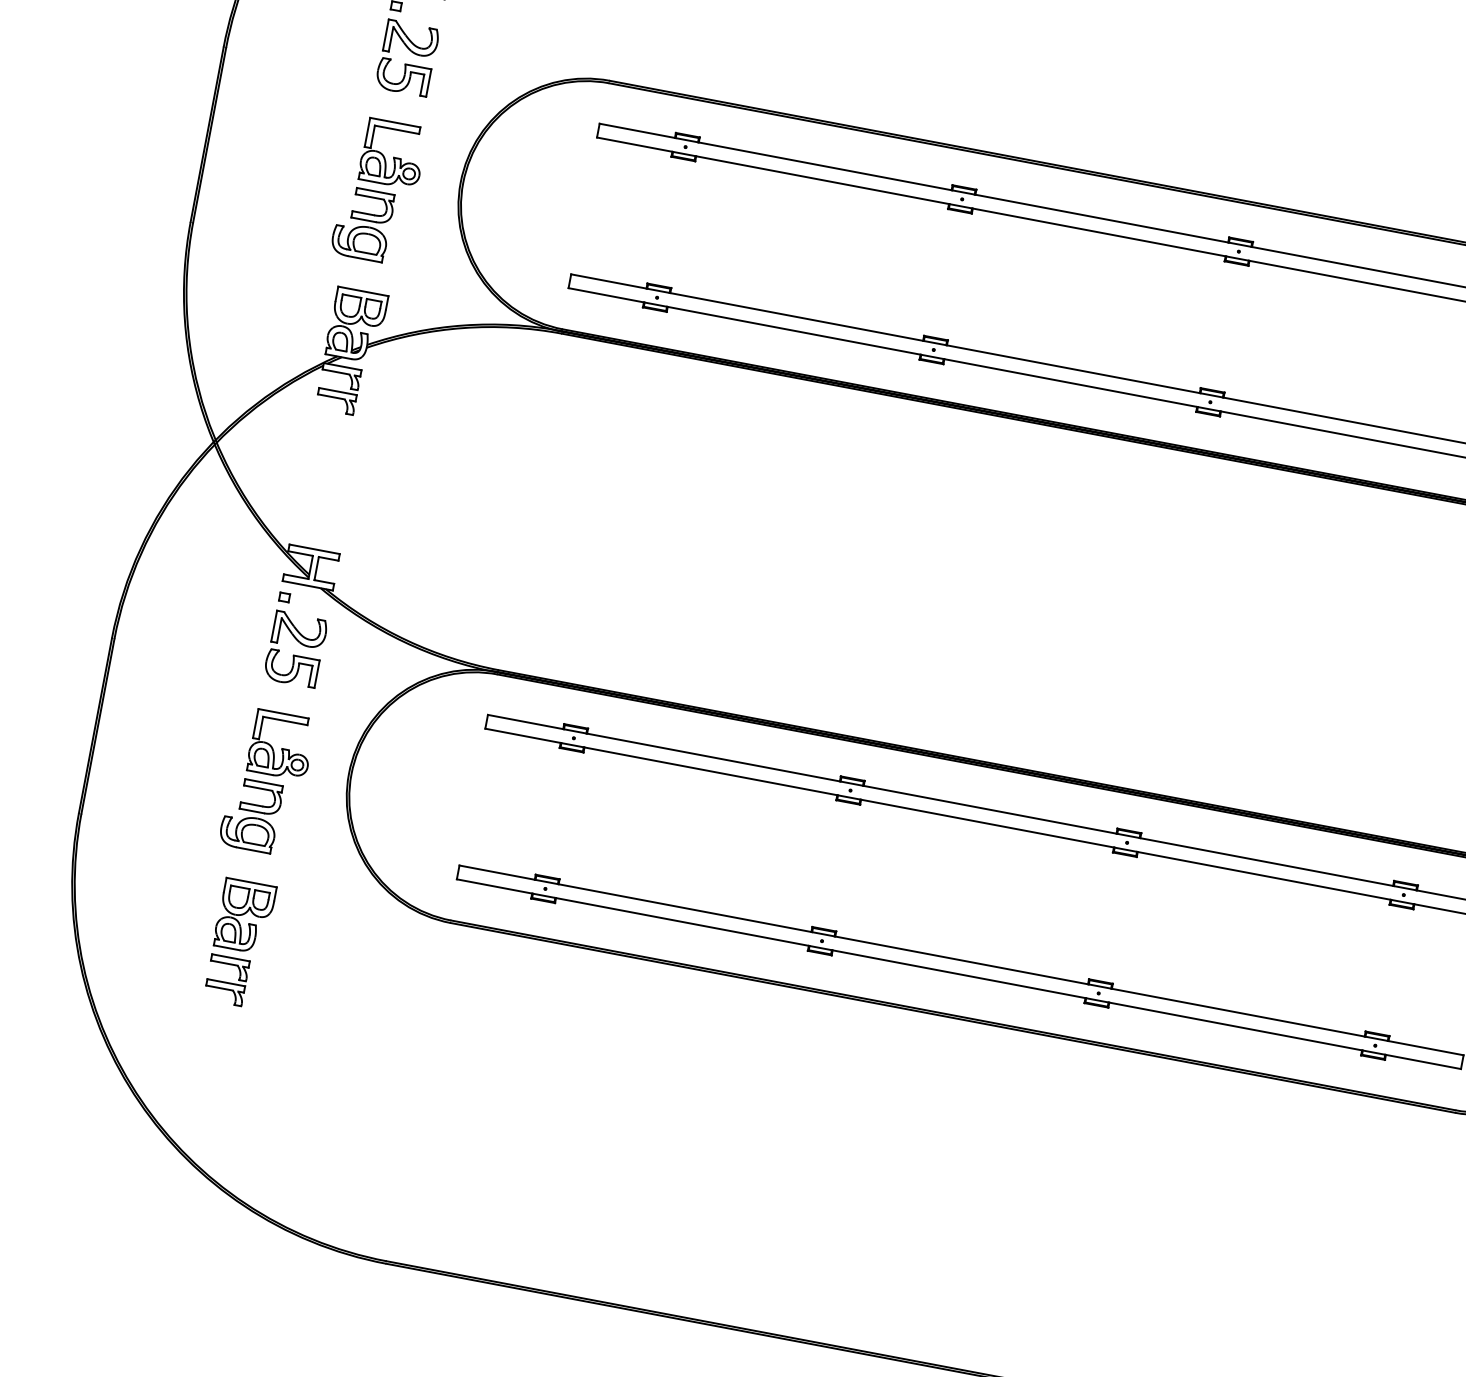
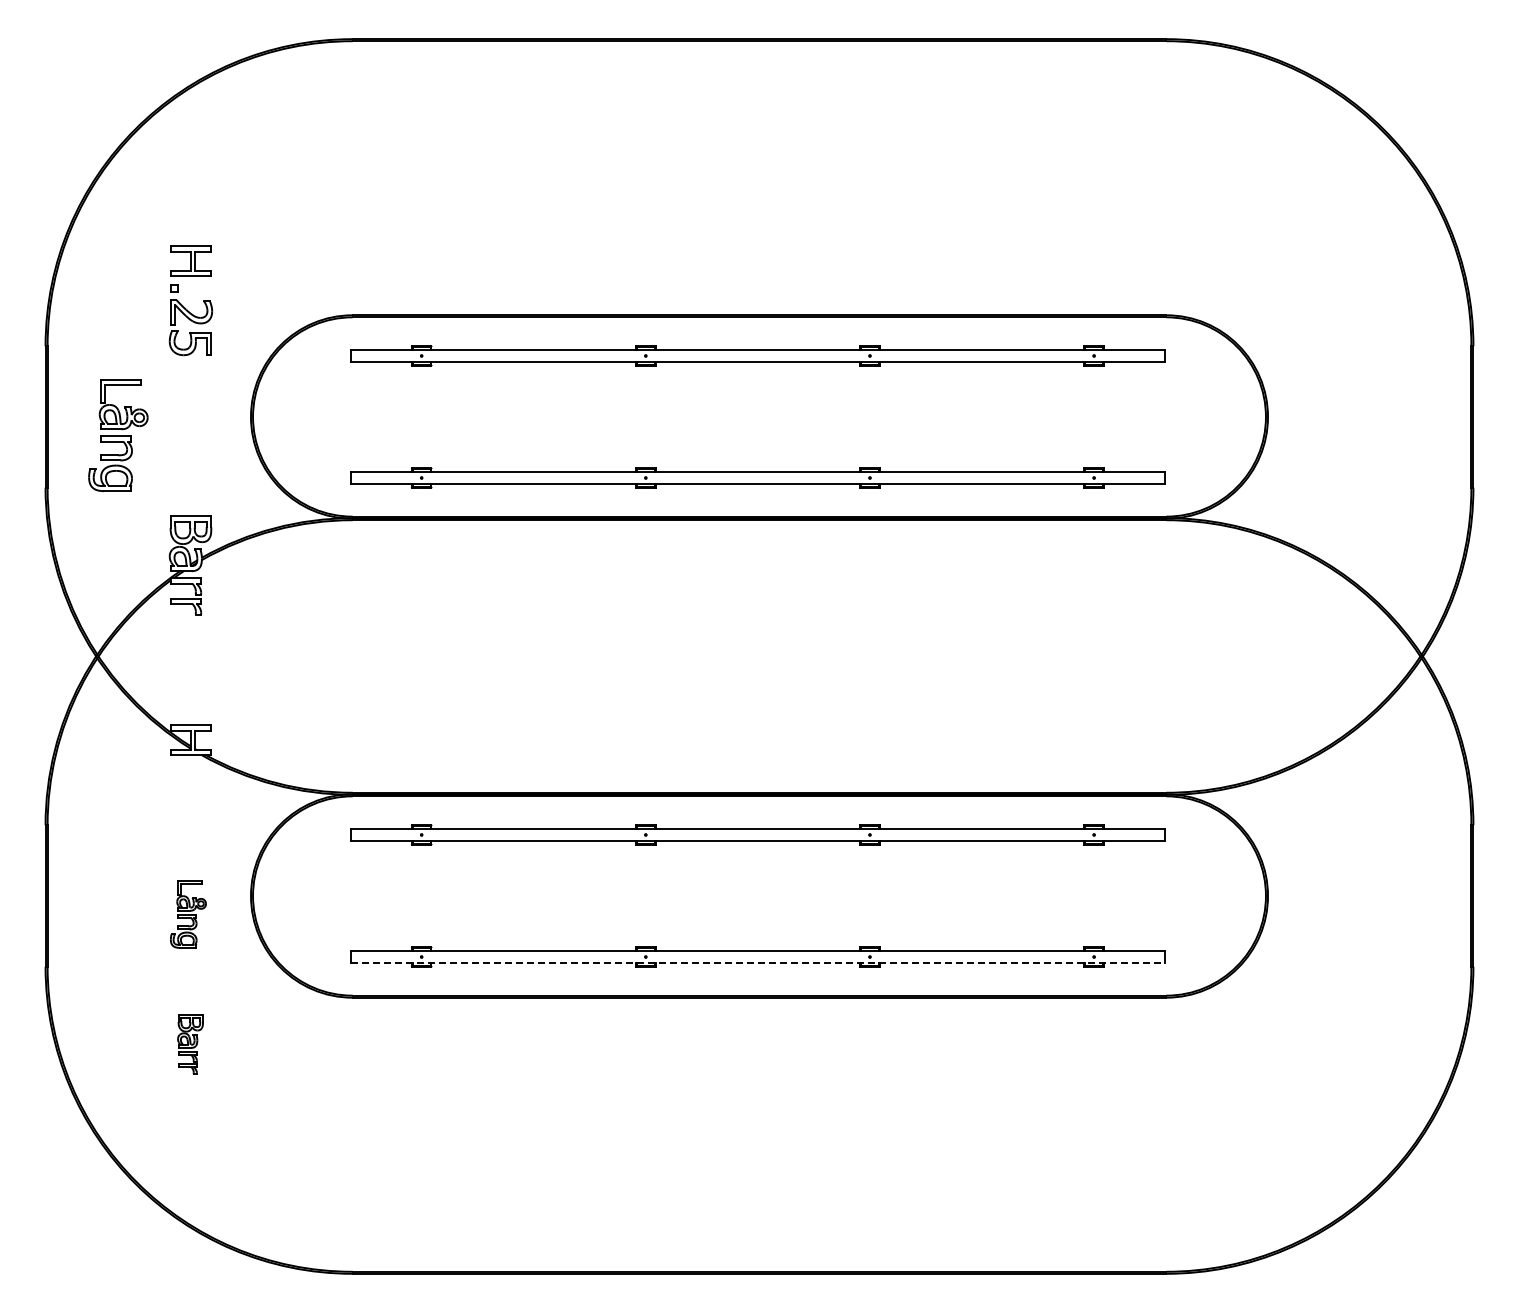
part: (379, 190) -> (118, 435), moved
part: (296, 640) -> (190, 799), removed
part: (267, 782) -> (188, 914), size x0.6
part: (239, 942) -> (190, 1044), size x0.6
line: (958, 973) -> (757, 962), solid -> dashed

